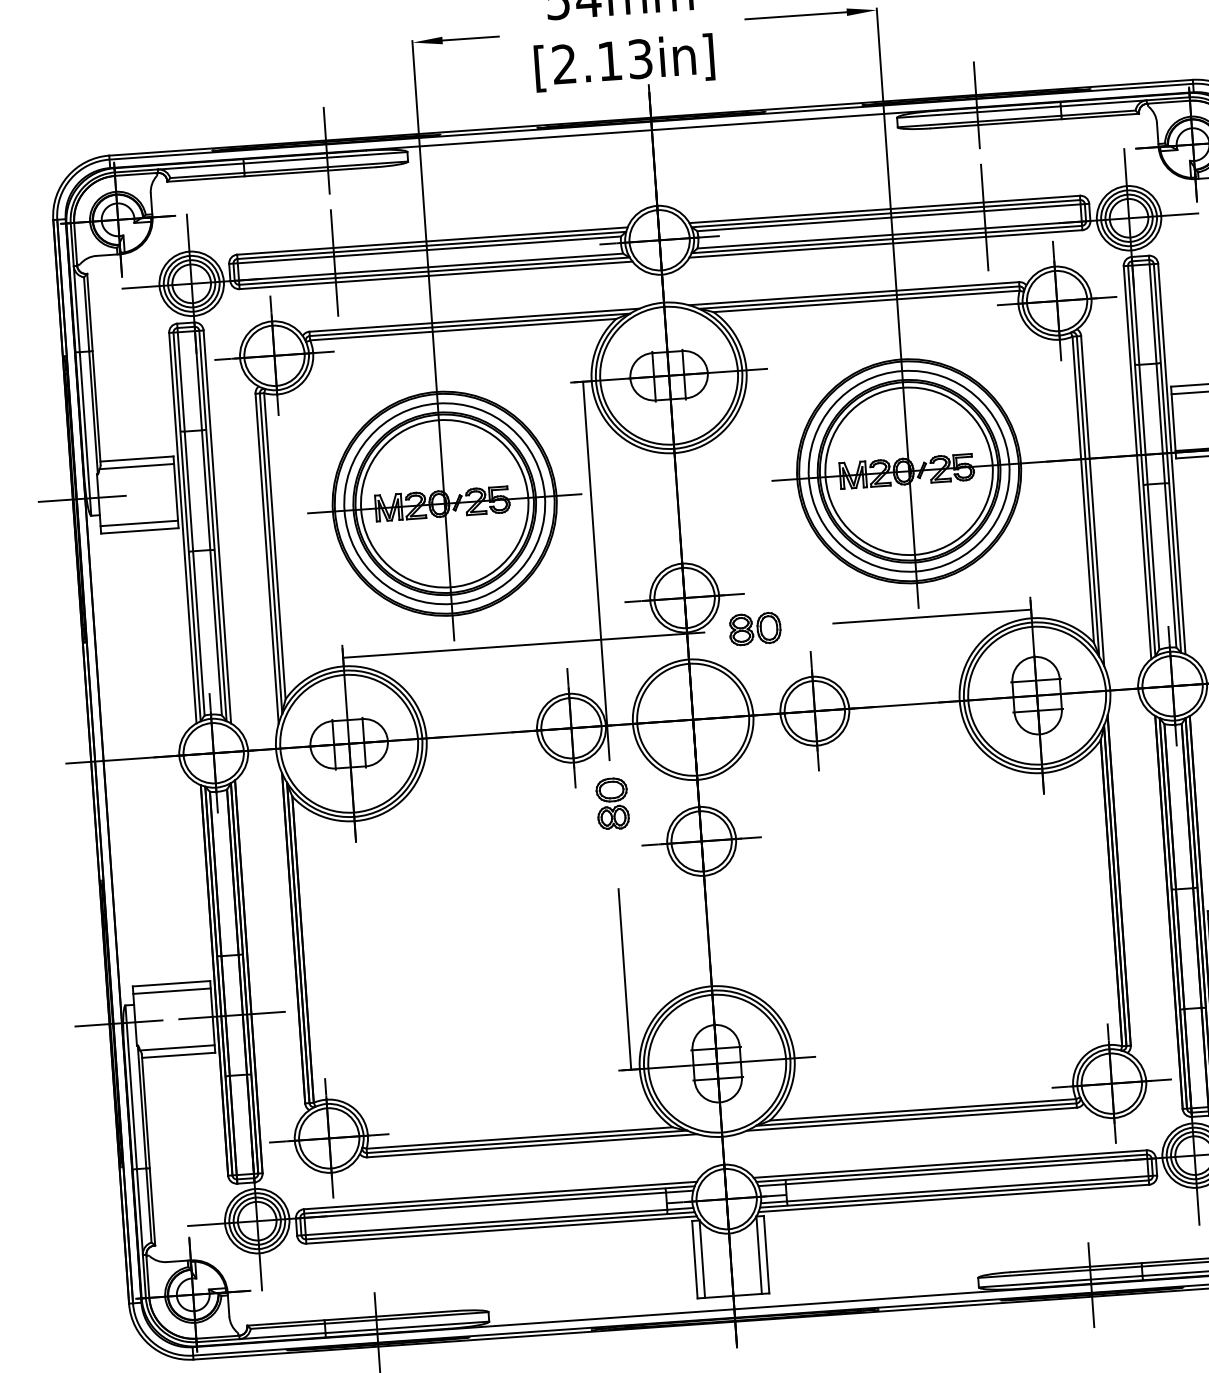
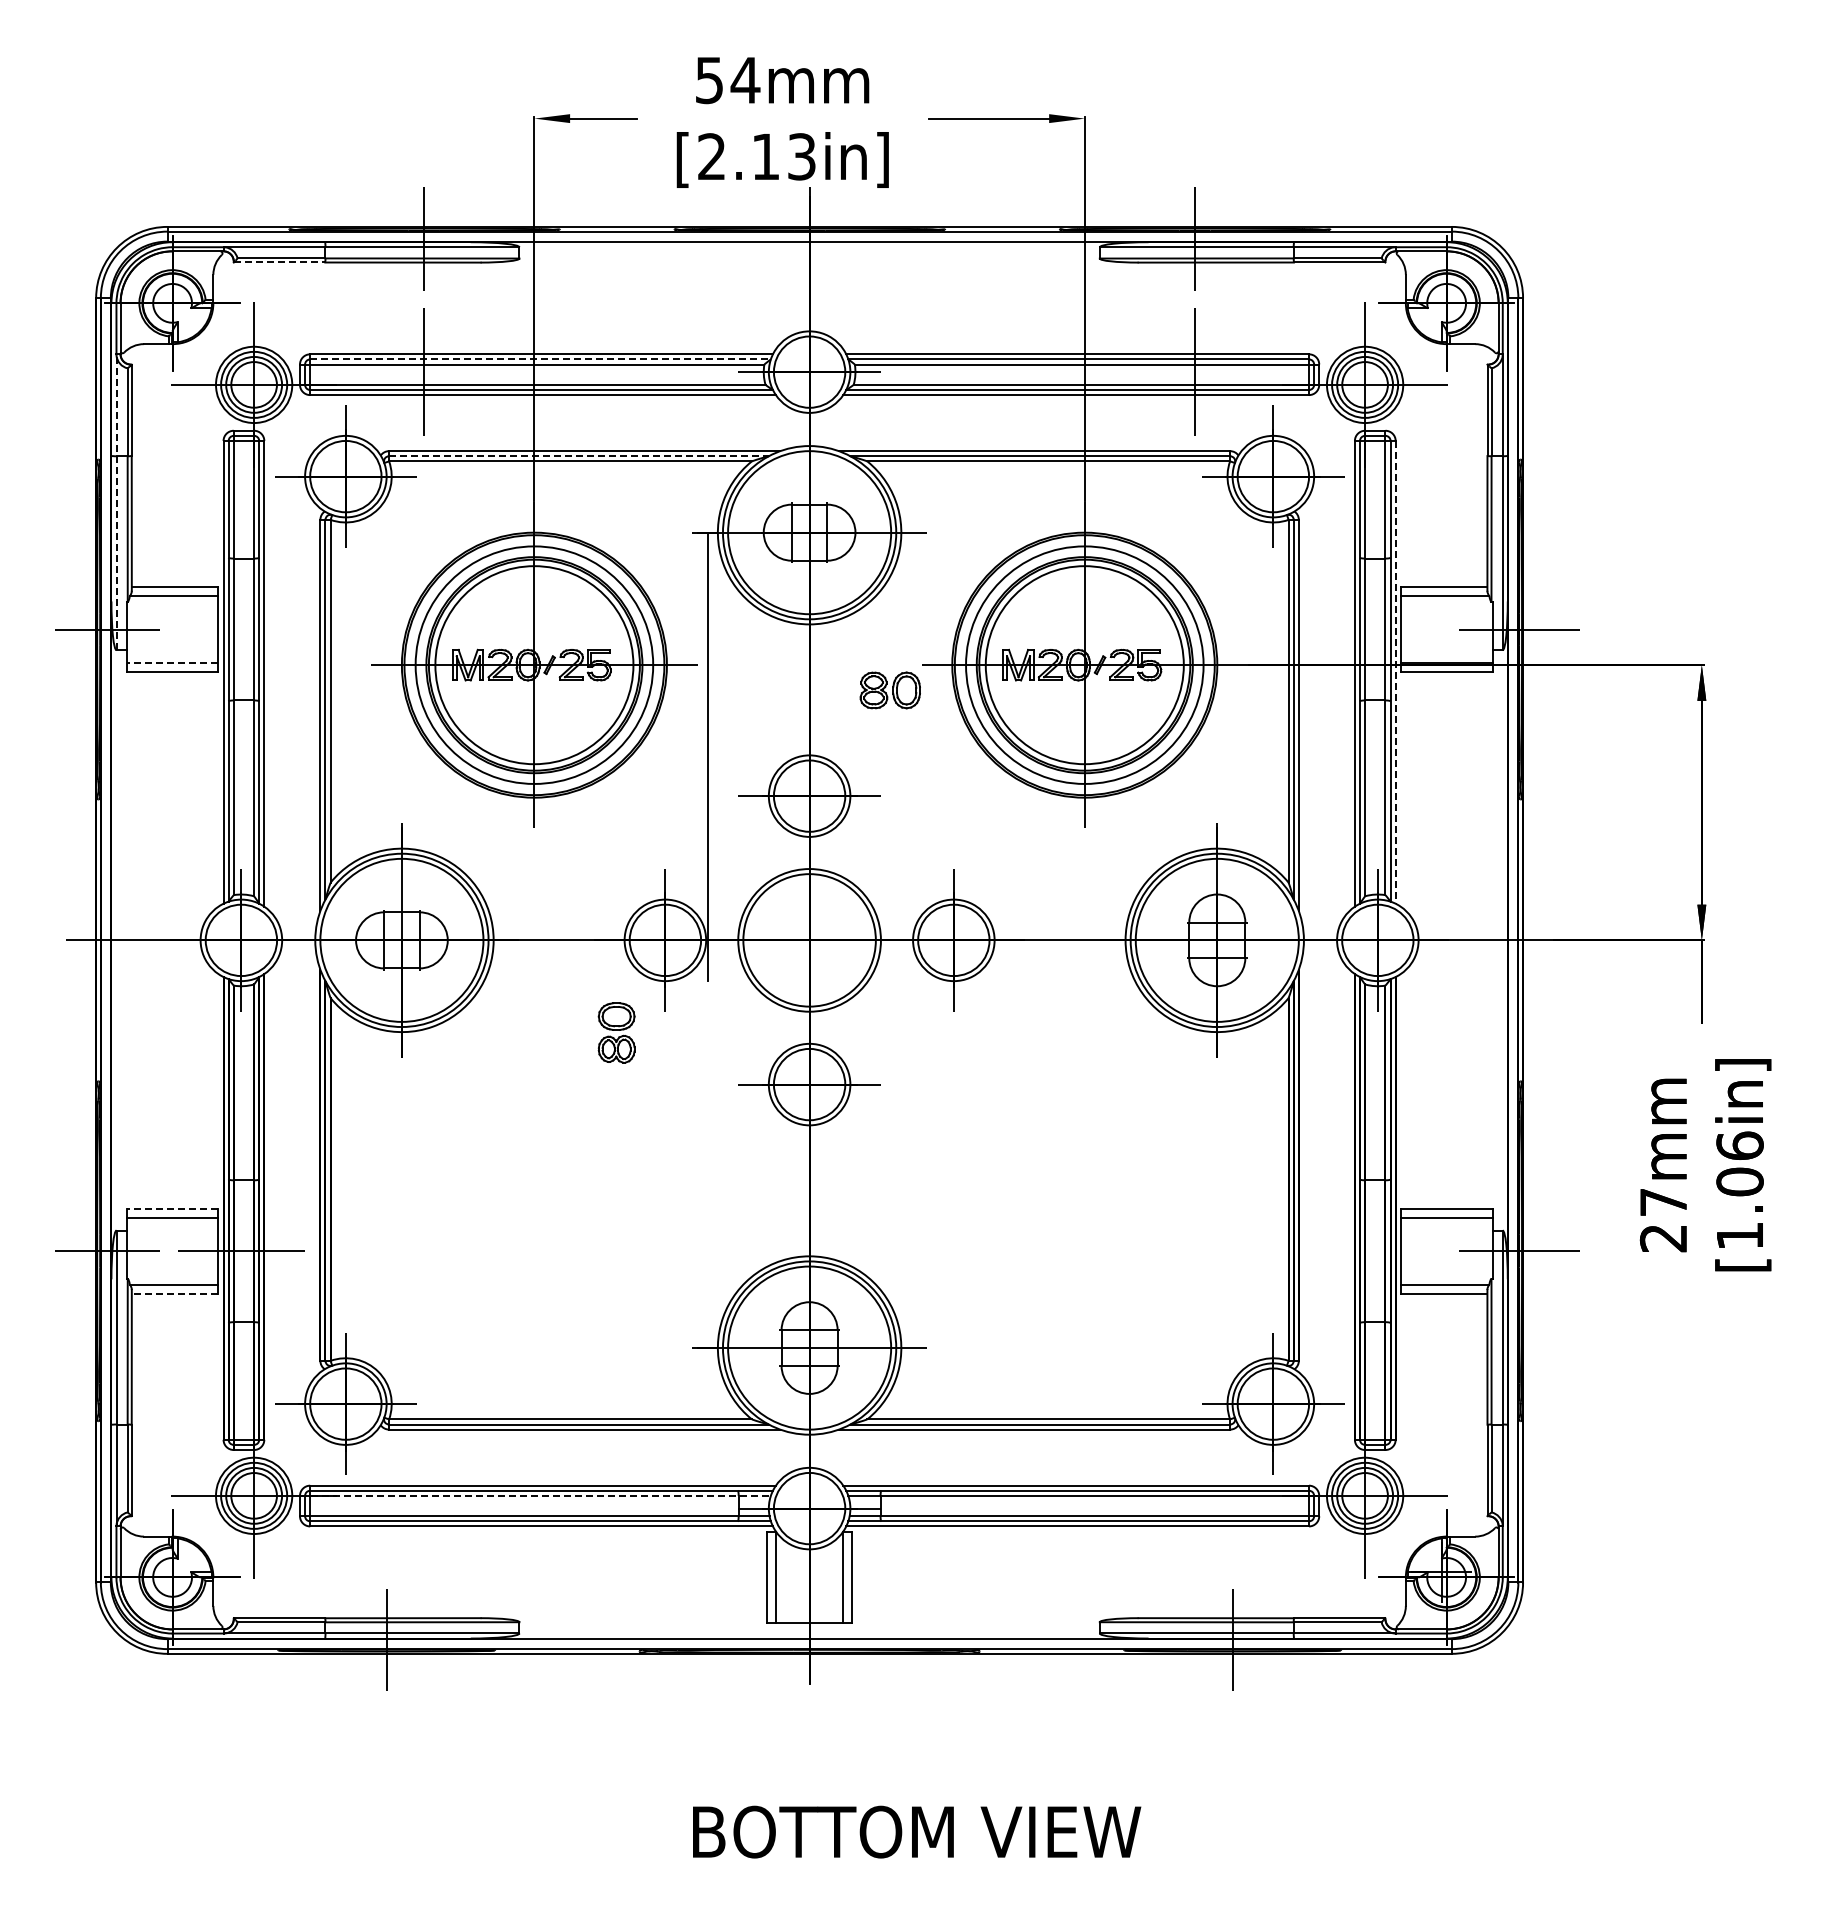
line: (205, 179) -> (279, 262), solid -> dashed
line: (432, 245) -> (541, 359), solid -> dashed
line: (469, 325) -> (578, 456), solid -> dashed
line: (82, 391) -> (116, 502), solid -> dashed
line: (1171, 459) -> (1395, 672), solid -> dashed
line: (139, 523) -> (172, 663), solid -> dashed
line: (931, 616) -> (1099, 838), removed
part: (754, 629) -> (889, 690), moved
line: (523, 645) -> (615, 838), removed
part: (612, 803) -> (616, 1032), moved
line: (624, 979) -> (707, 1241), removed
line: (171, 983) -> (172, 1208), solid -> dashed
line: (178, 1055) -> (174, 1293), solid -> dashed
line: (494, 1204) -> (535, 1495), solid -> dashed

